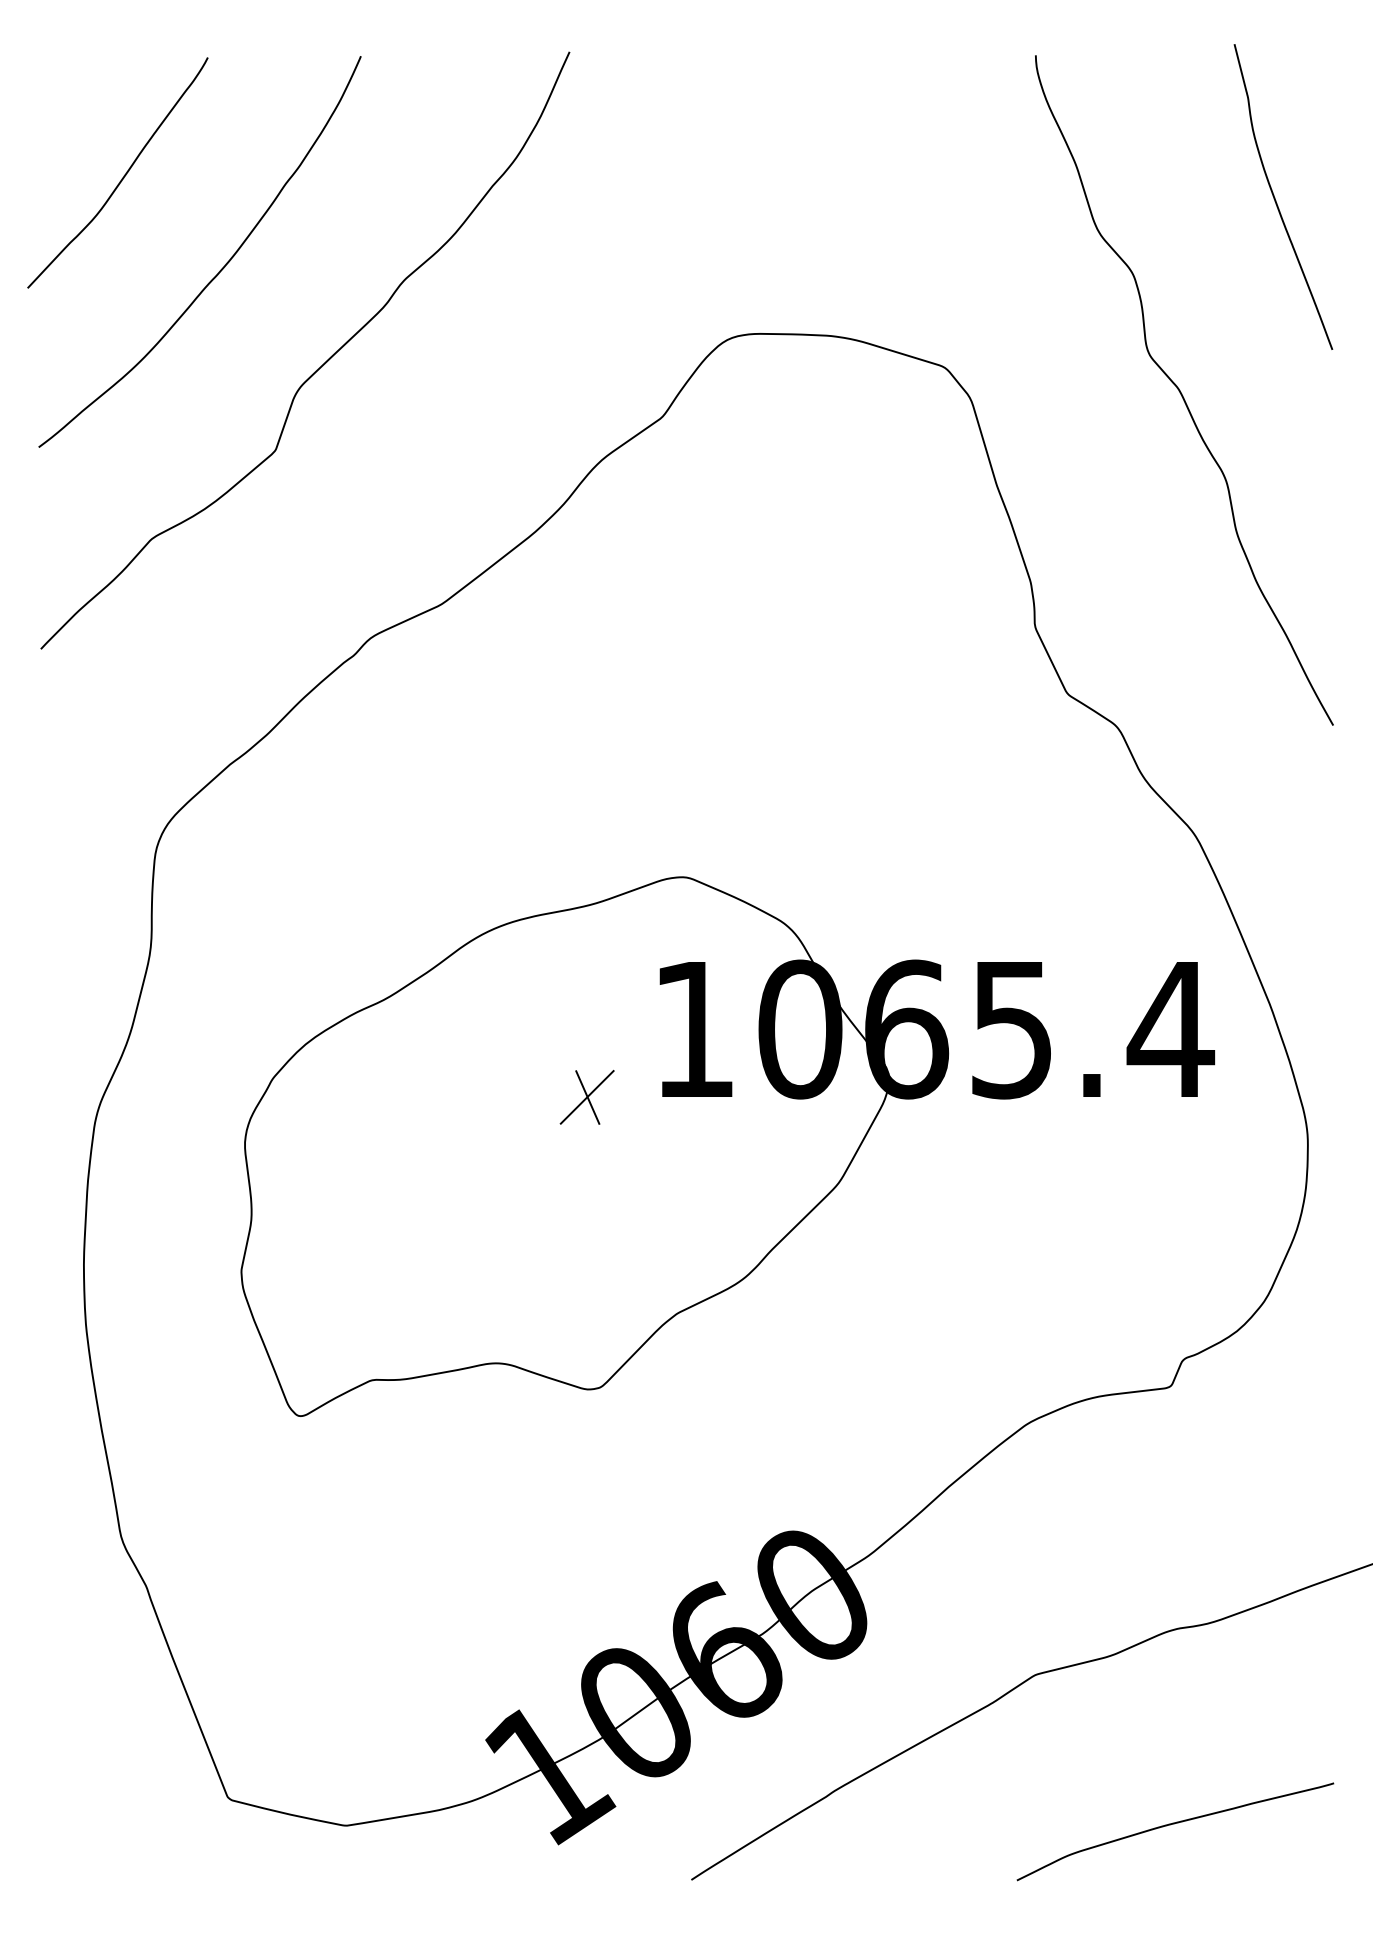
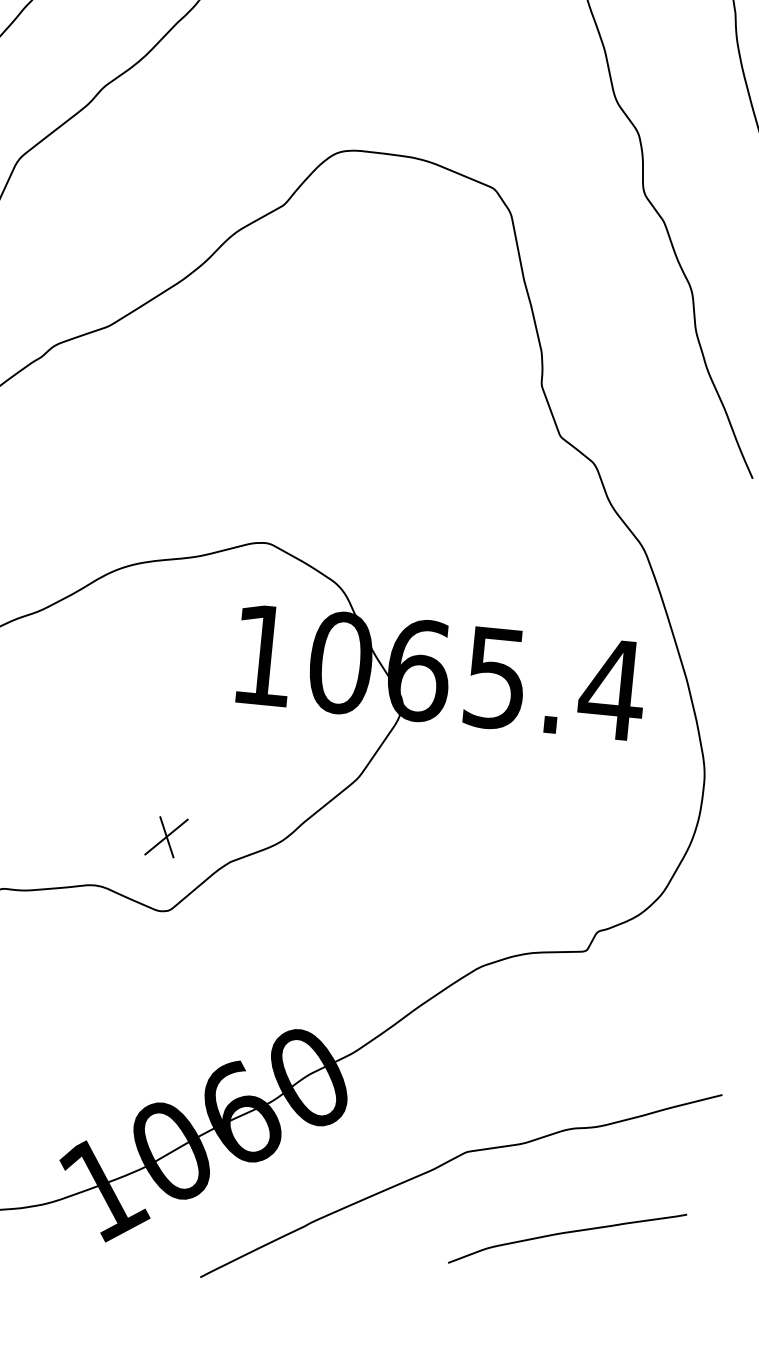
part: (586, 1097) -> (165, 837), moved
curve: (1174, 1824) -> (567, 1233), moved

